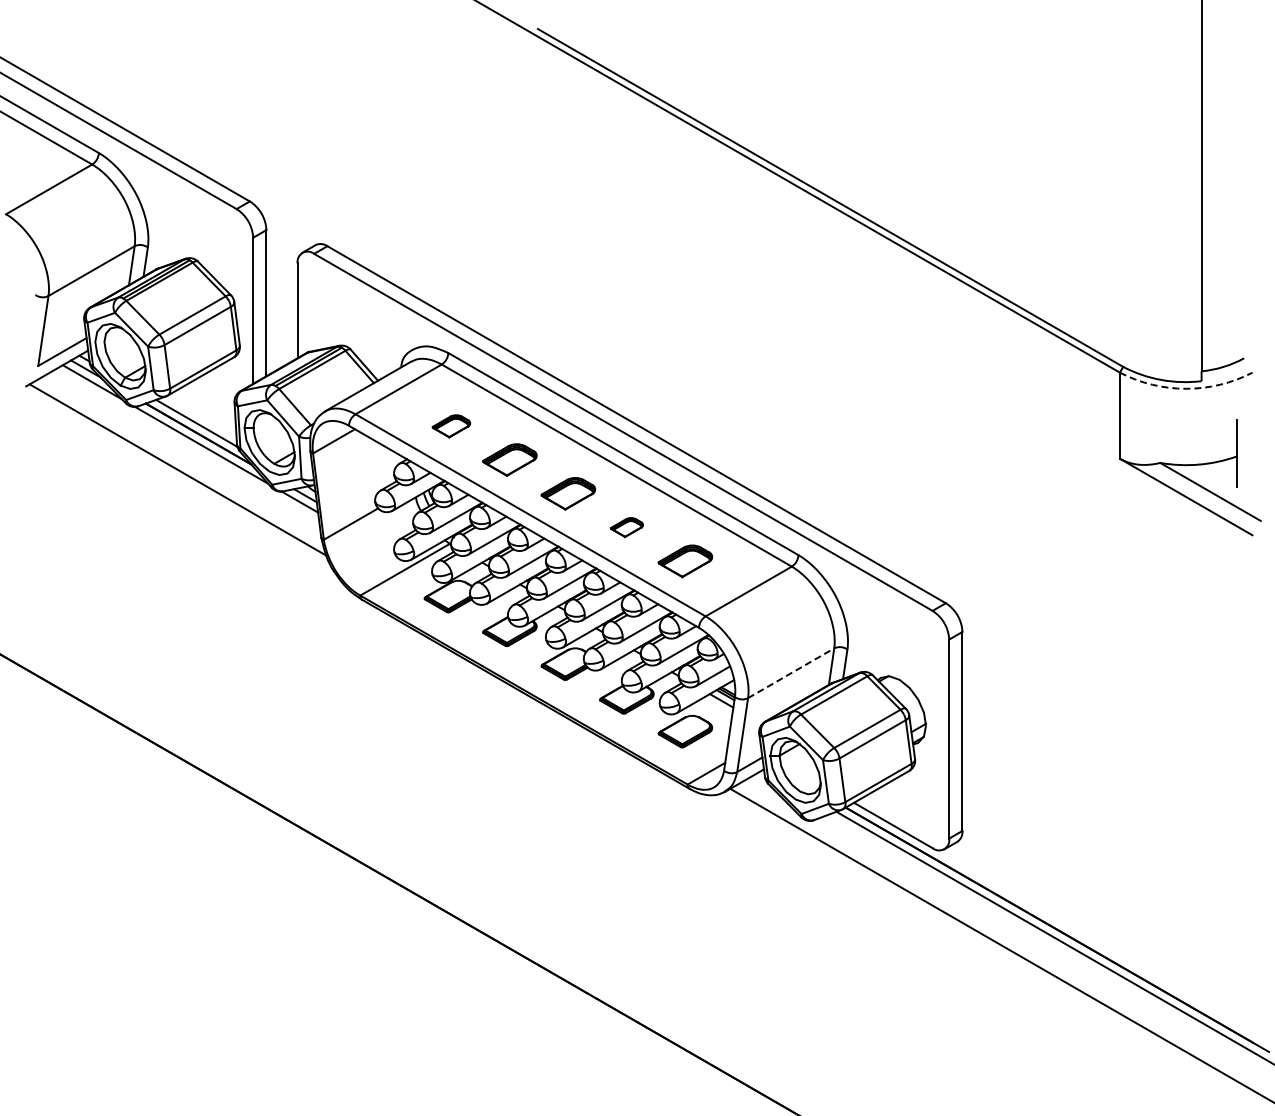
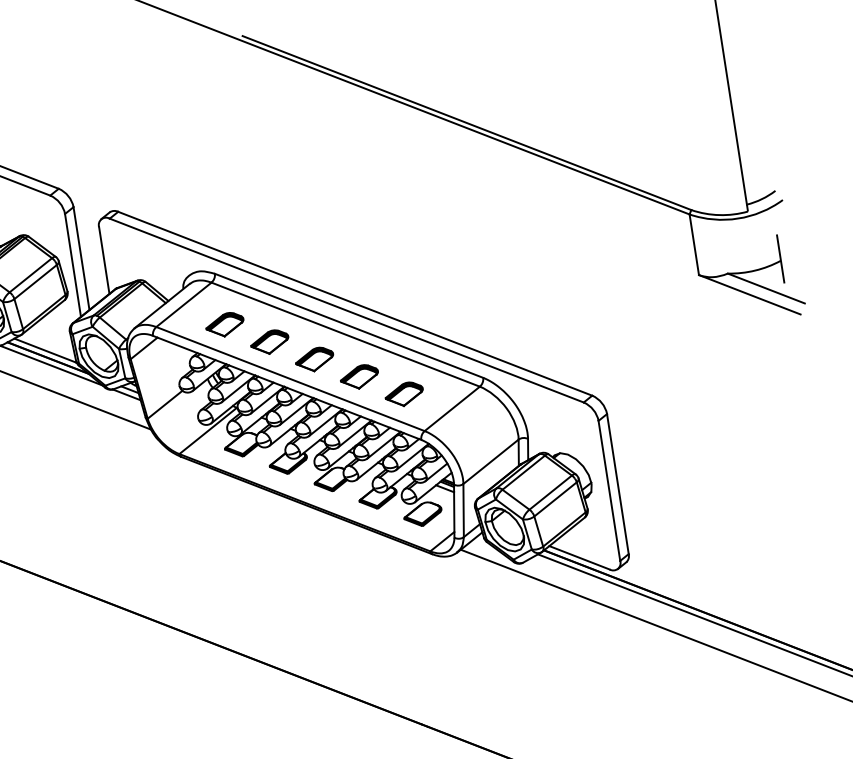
arc: (1186, 388) -> (738, 218), dashed -> solid
part: (451, 426) -> (225, 325), size x1.43
part: (626, 527) -> (359, 377), size x1.67
line: (791, 673) -> (491, 461), dashed -> solid

